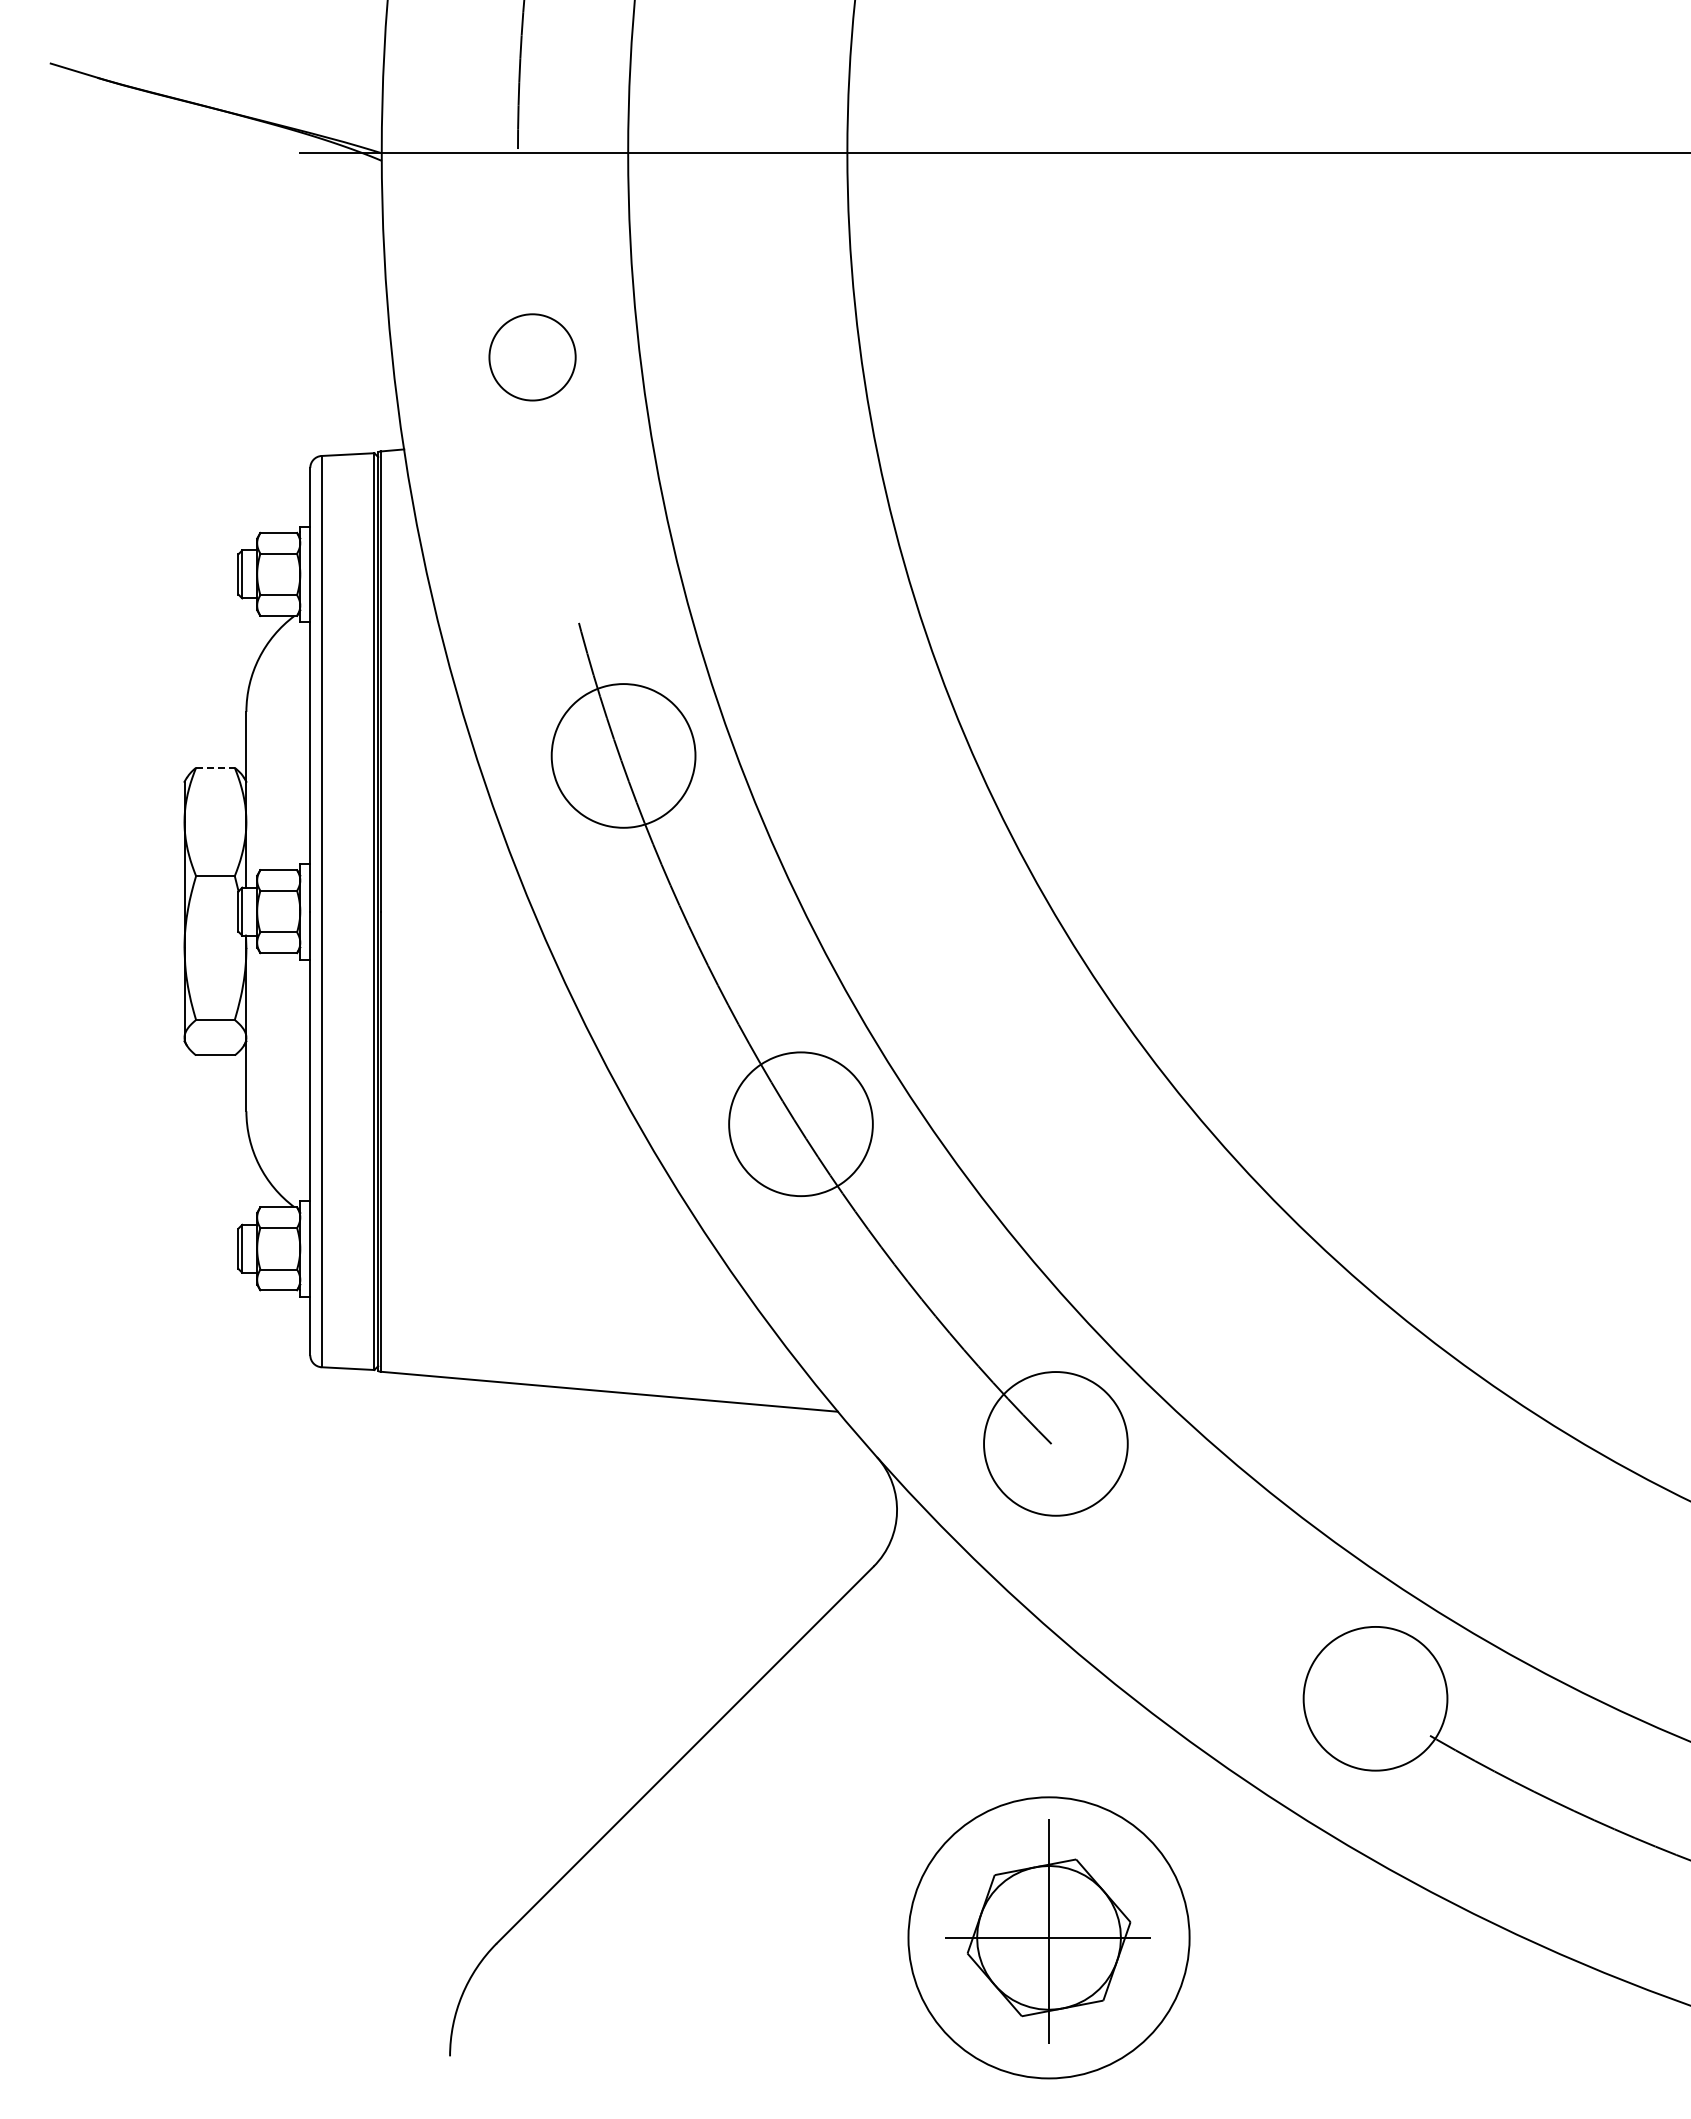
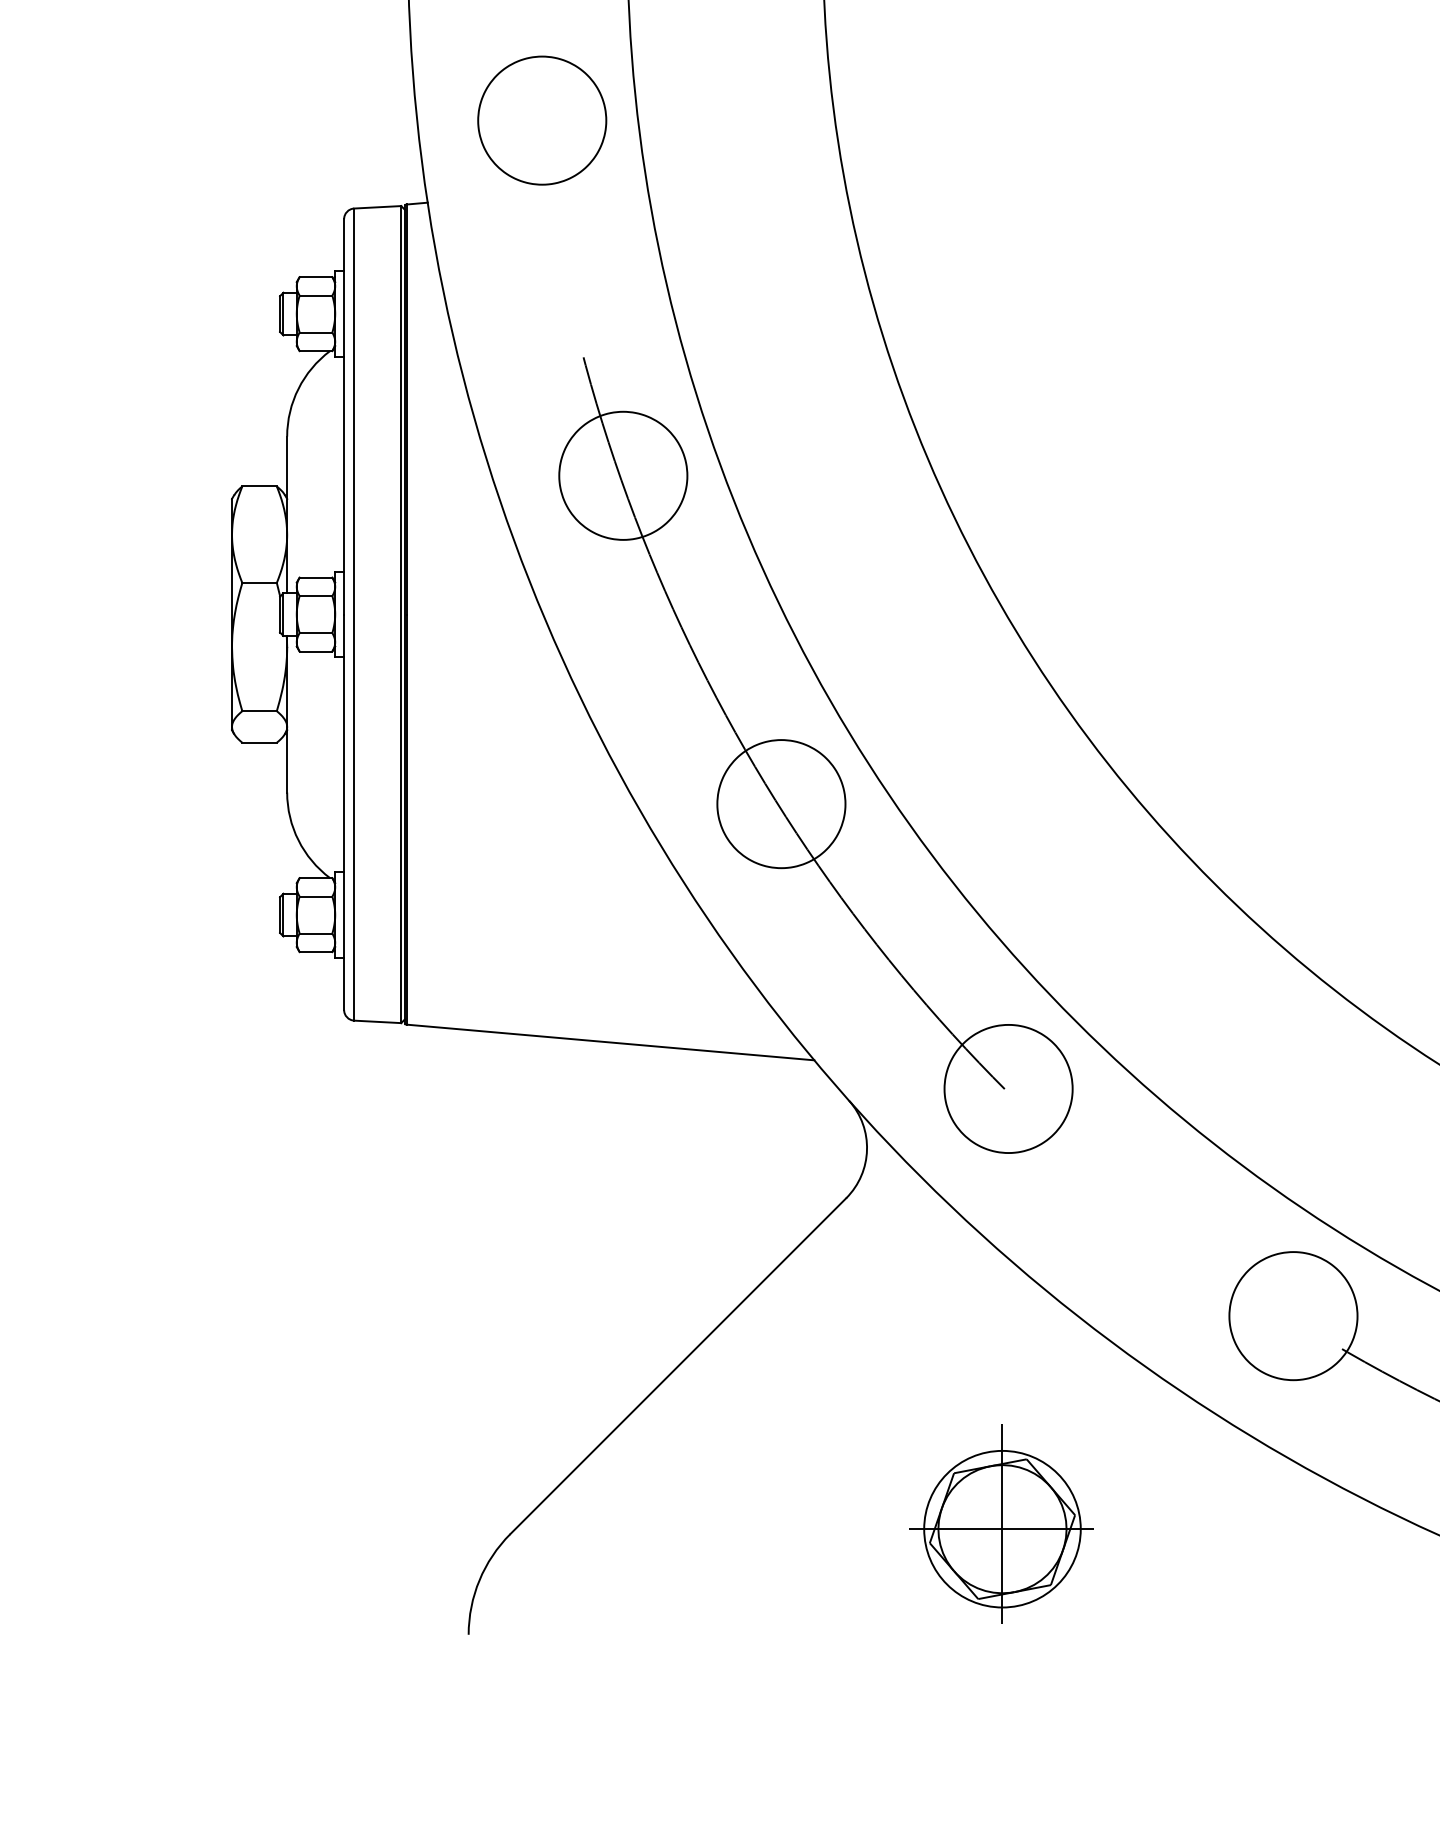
part: (532, 357) -> (542, 120), size x1.67
line: (215, 767) -> (259, 486), dashed -> solid
circle: (1048, 1937) -> (1002, 1528), size x0.62

